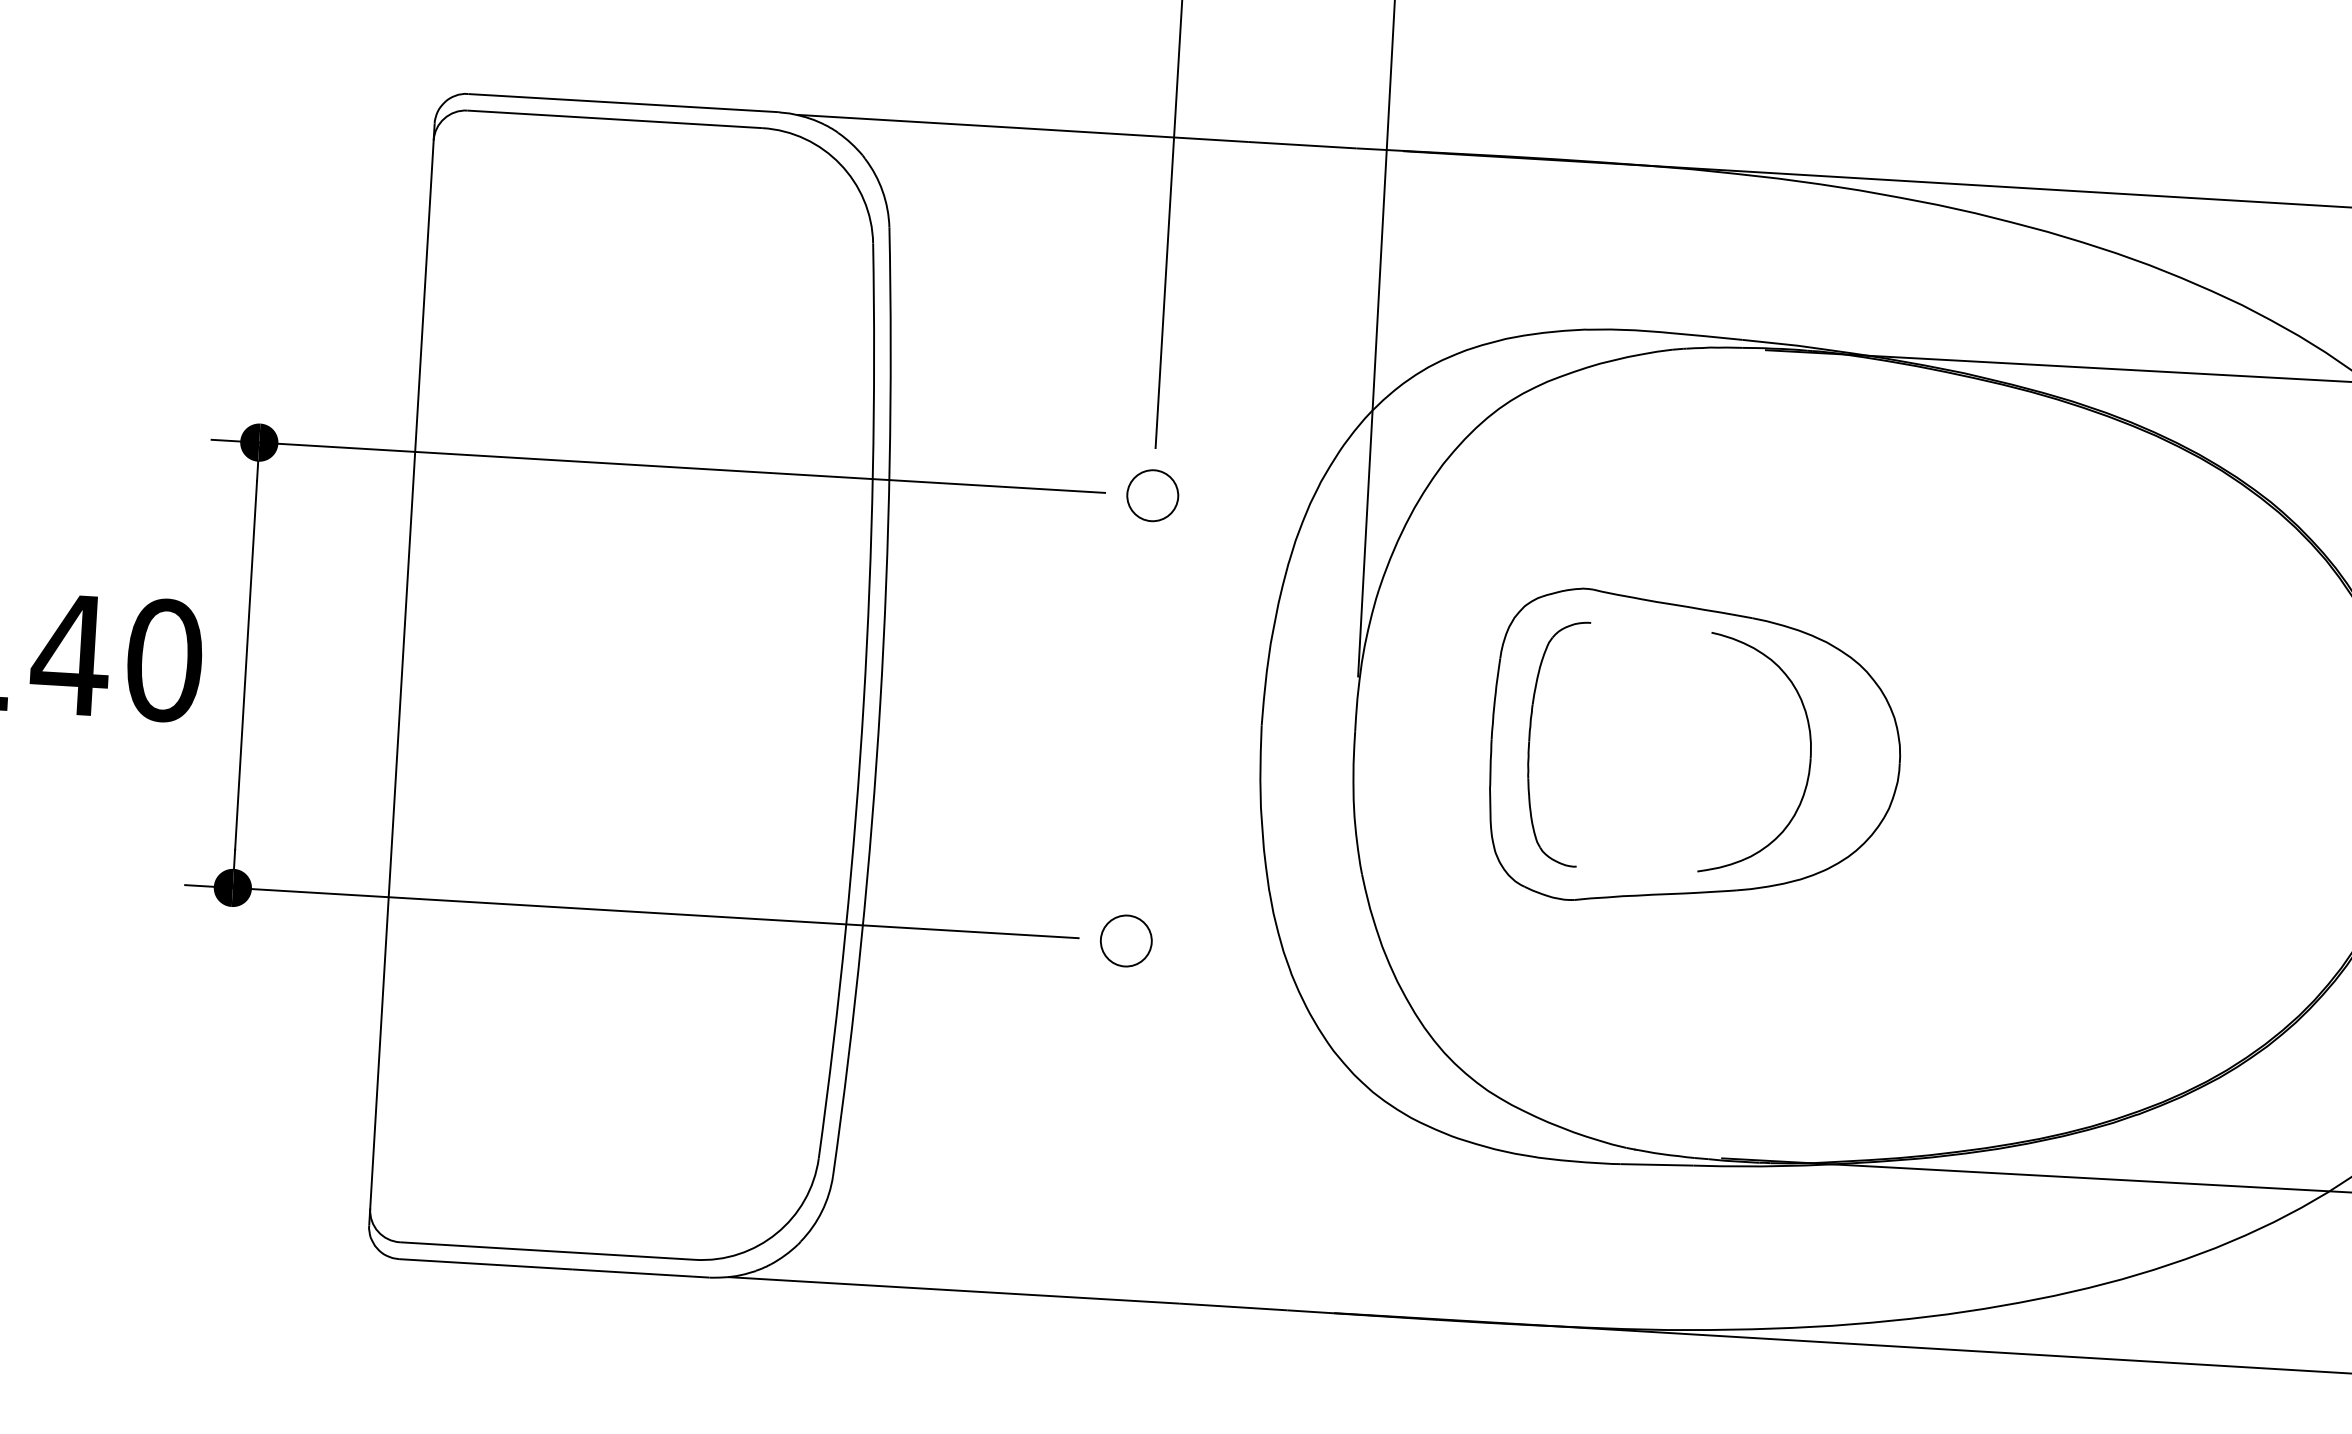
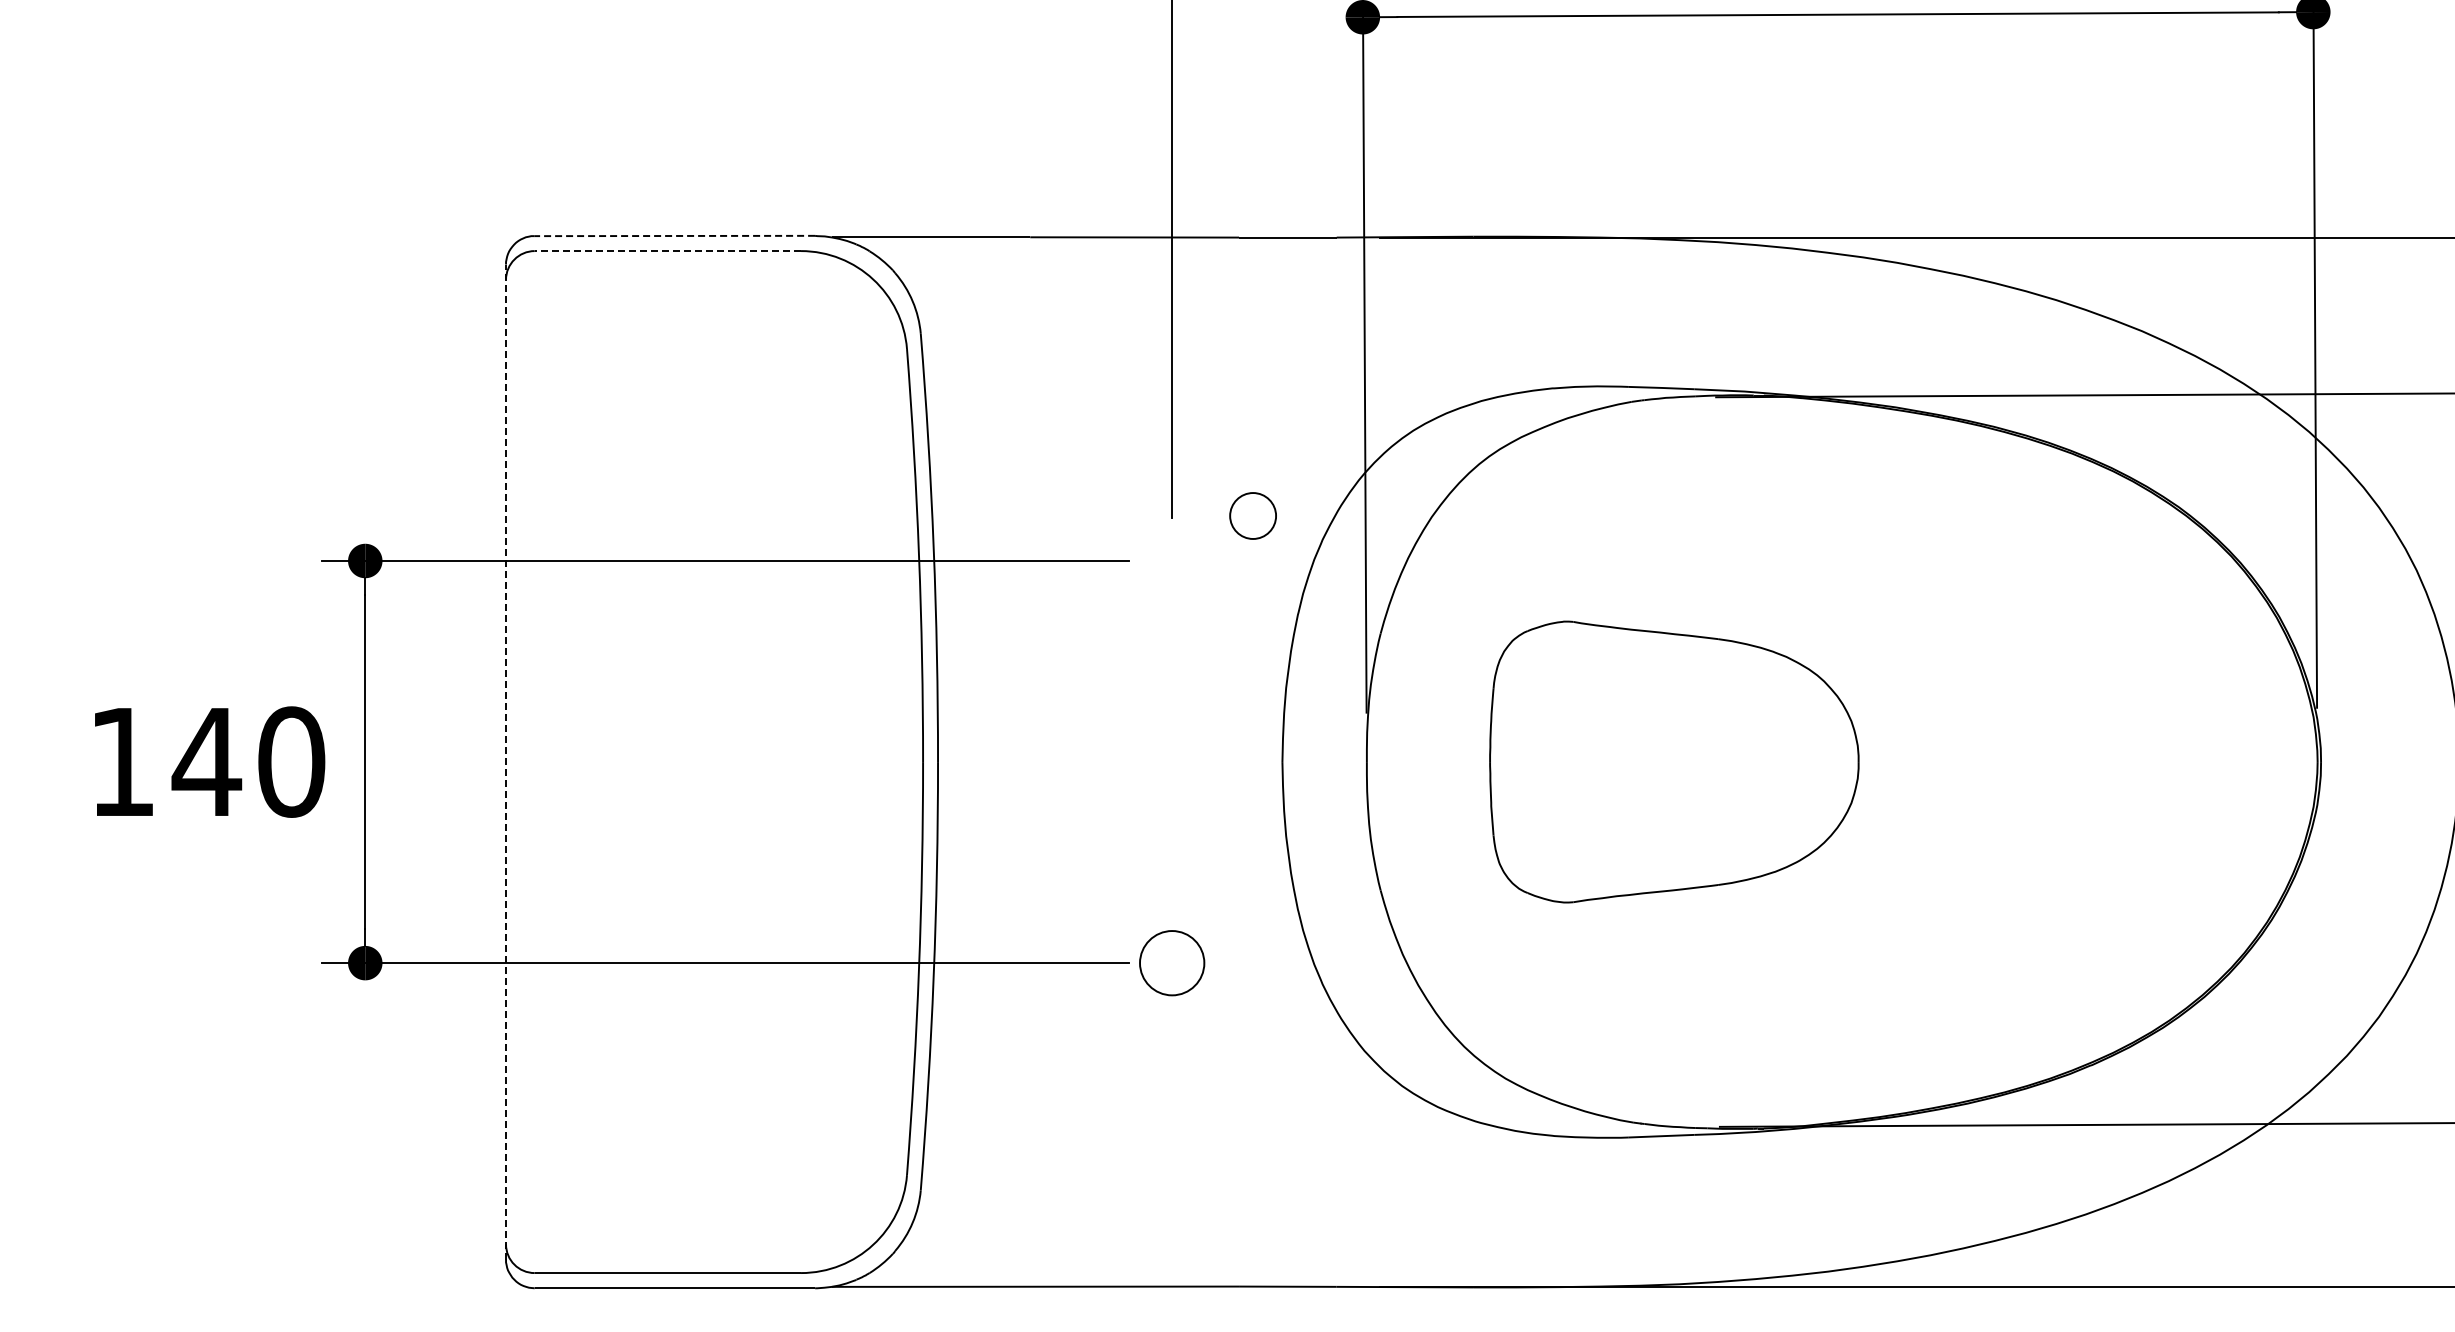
line: (623, 103) -> (674, 236), solid -> dashed
line: (614, 119) -> (667, 251), solid -> dashed
part: (1152, 495) -> (1252, 515), moved
line: (402, 673) -> (506, 761), solid -> dashed
part: (1529, 742) -> (1524, 762), removed
part: (1809, 757) -> (1777, 761), removed
part: (1125, 940) -> (1171, 962), size x1.4

